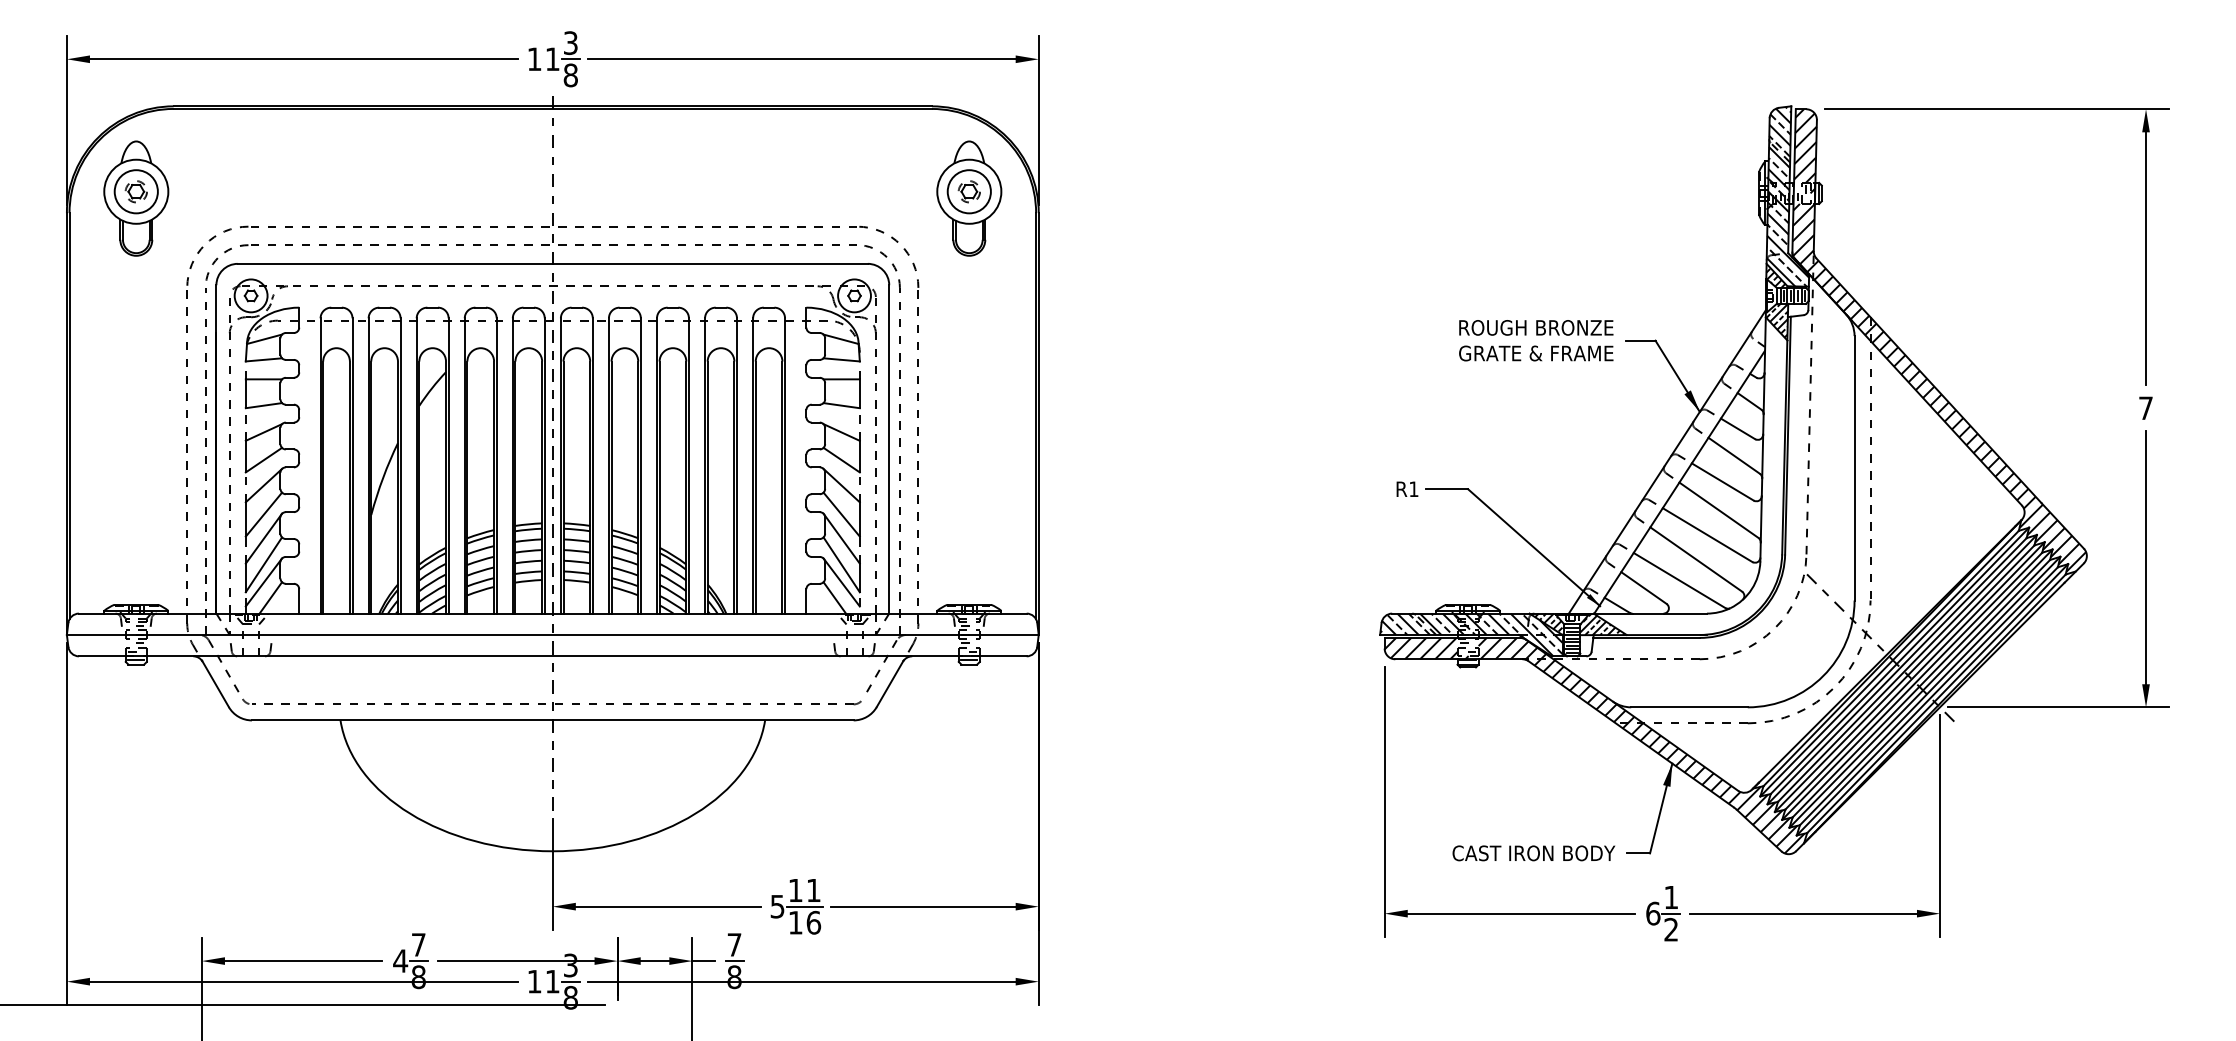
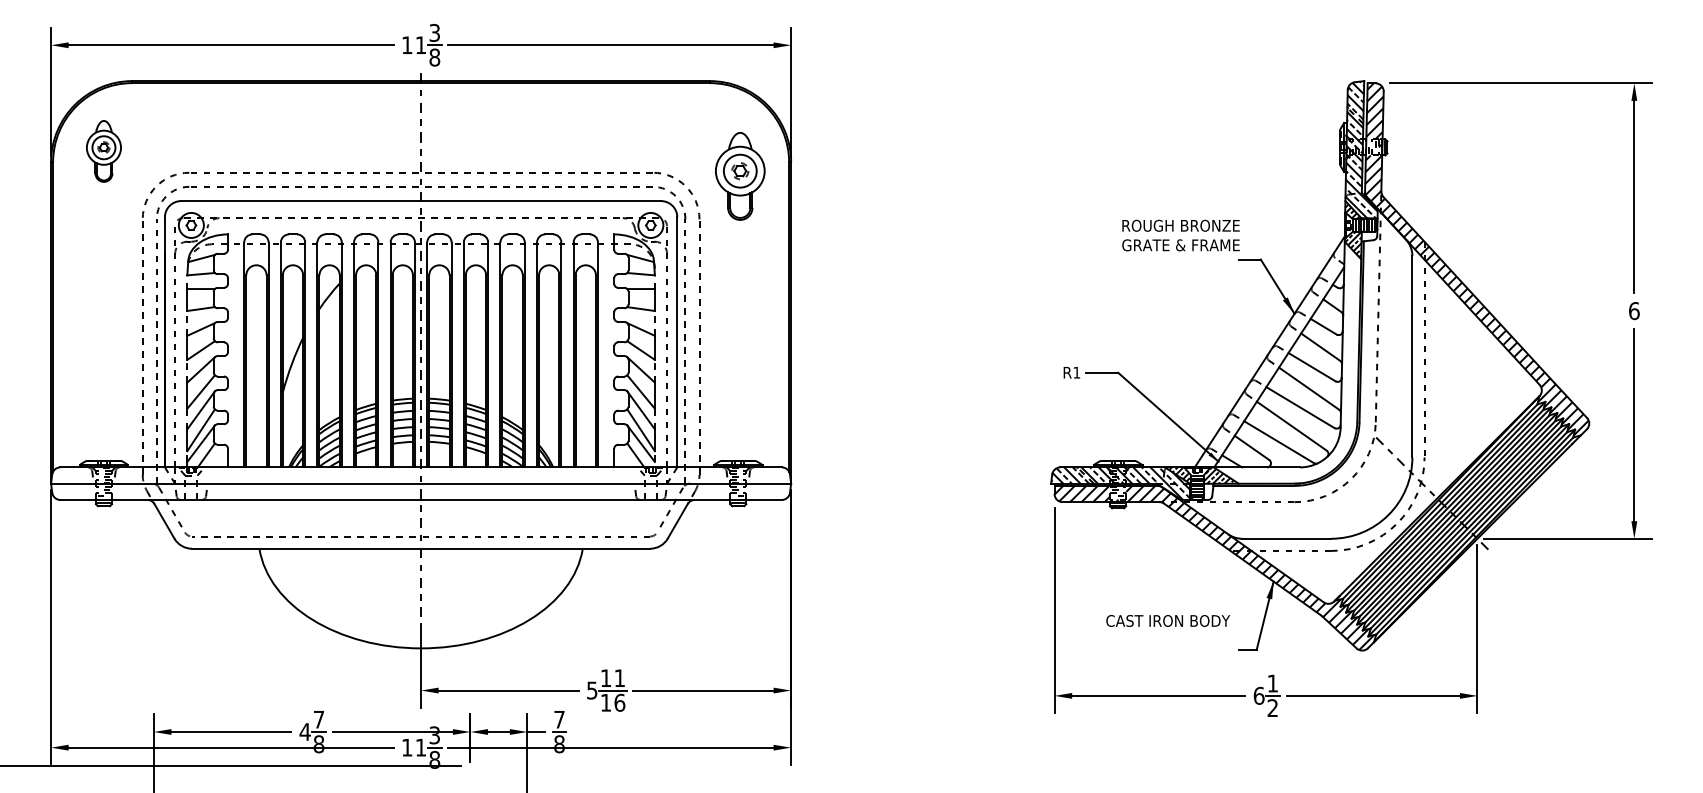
part: (135, 198) -> (103, 151), size x0.7
part: (969, 198) -> (740, 176), moved
text: (1535, 340) -> (1180, 235), moved
text: (2146, 408) -> (1634, 311), 7 -> 6
text: (1532, 852) -> (1167, 620), moved

